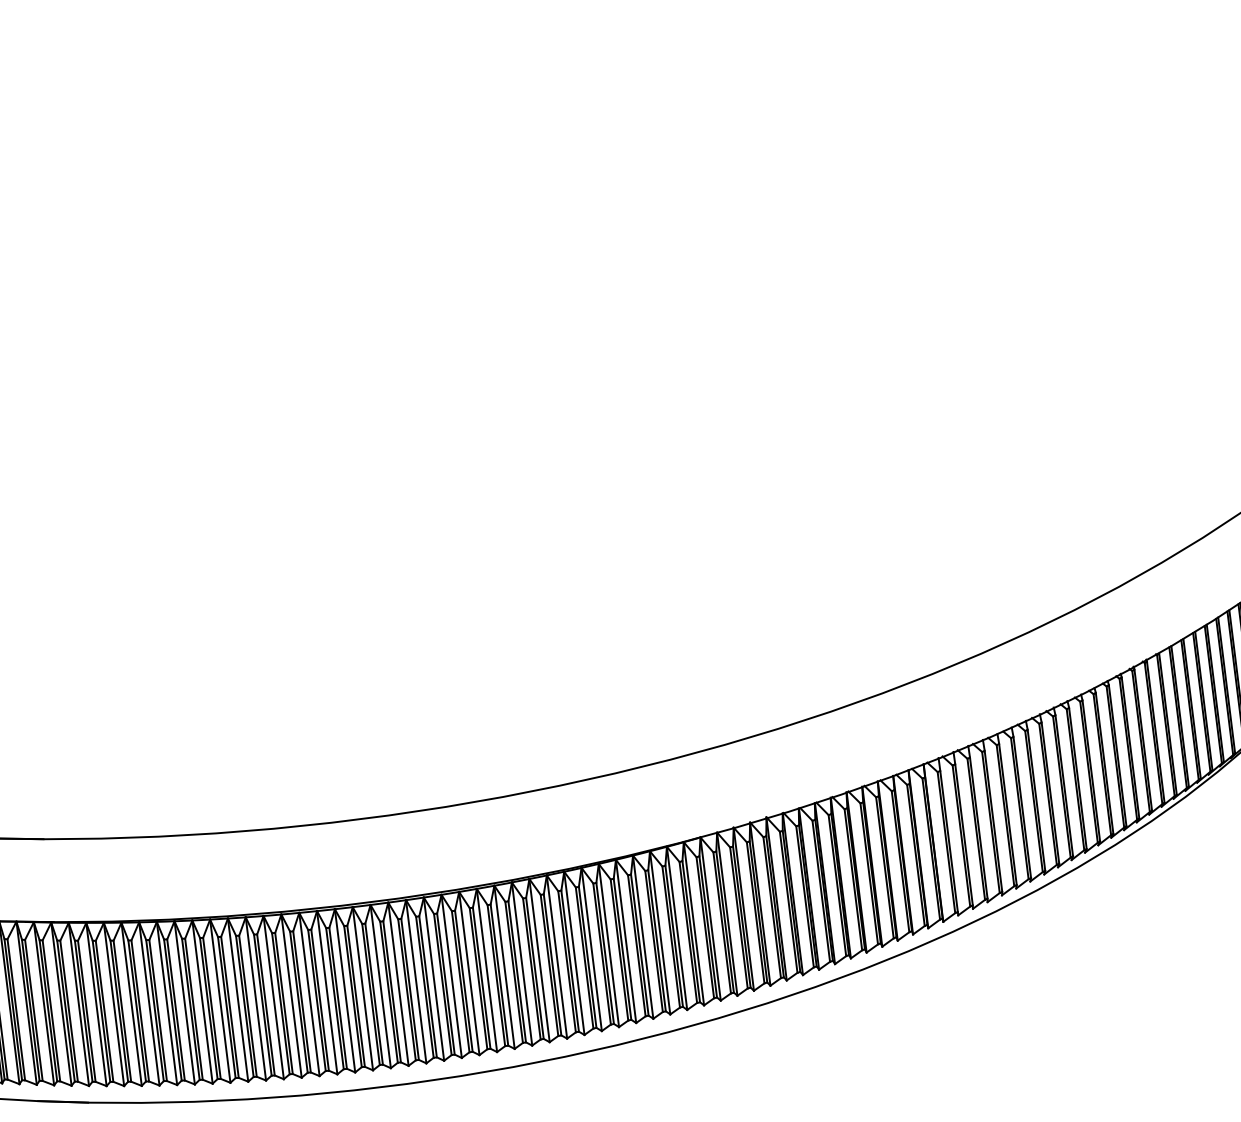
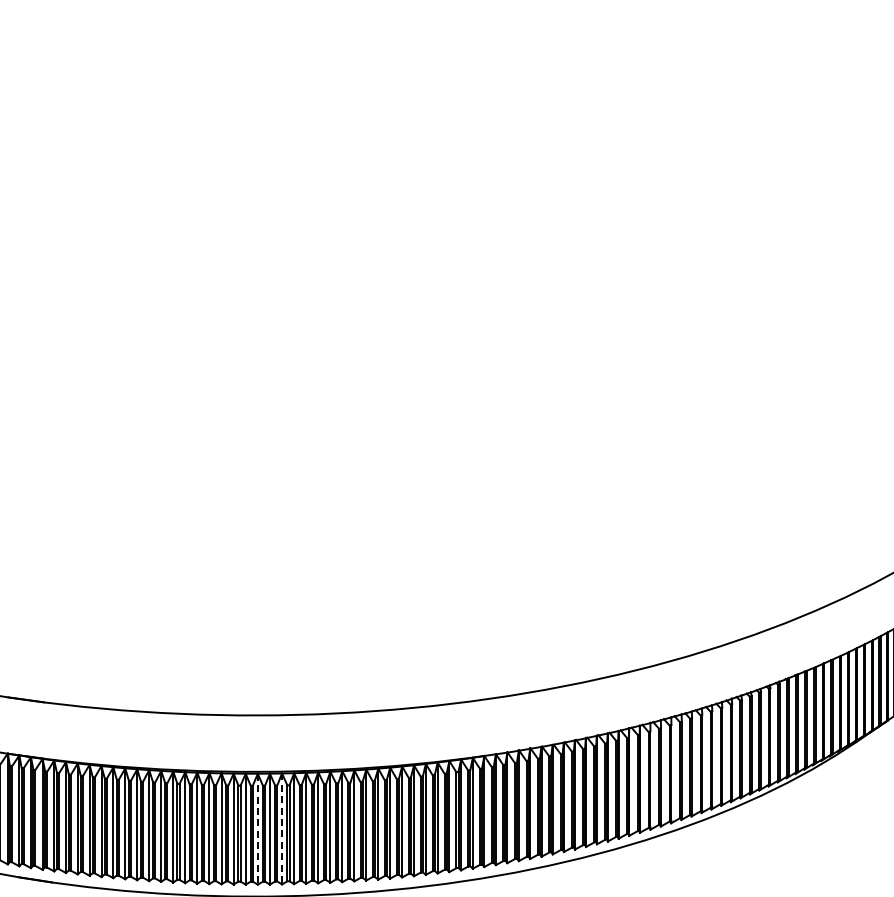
line: (417, 982) -> (282, 829), solid -> dashed
line: (380, 987) -> (257, 829), solid -> dashed

